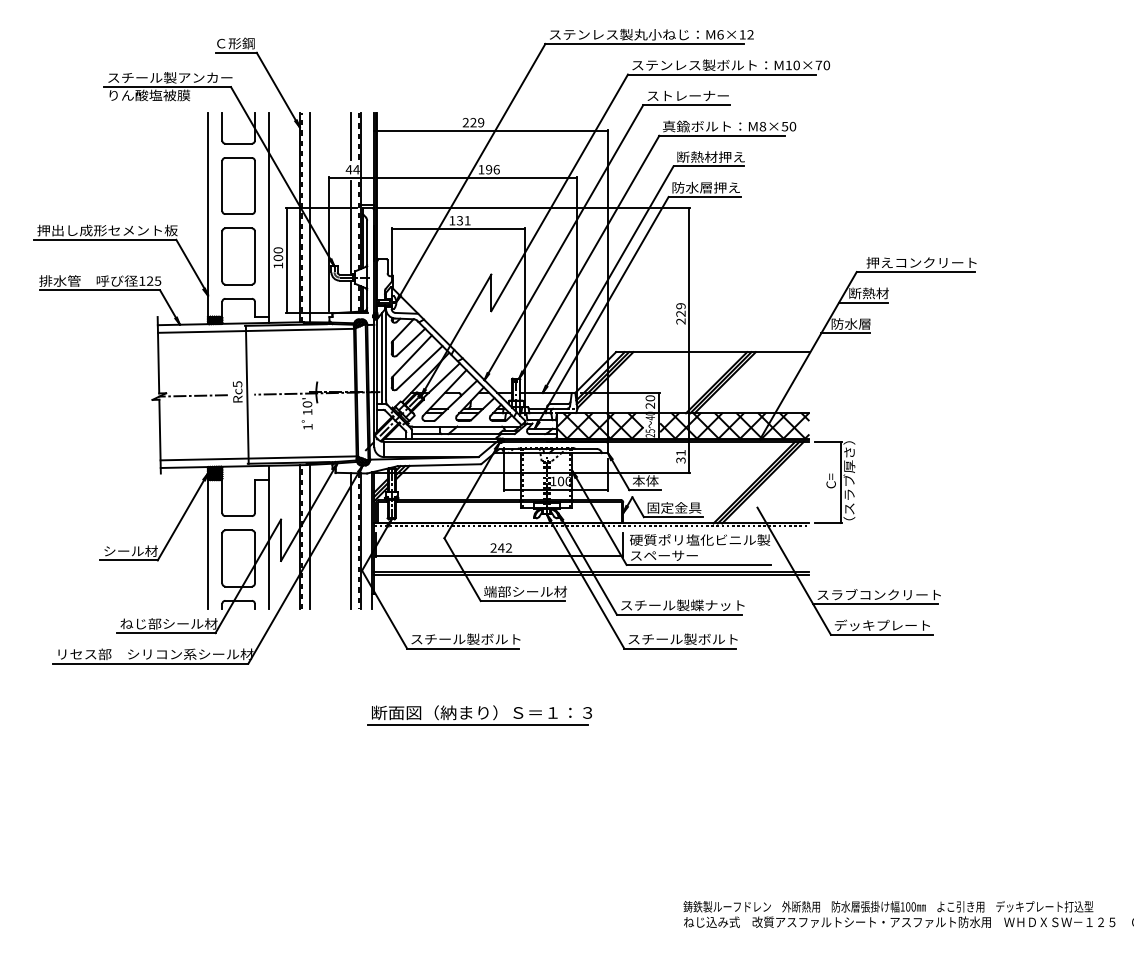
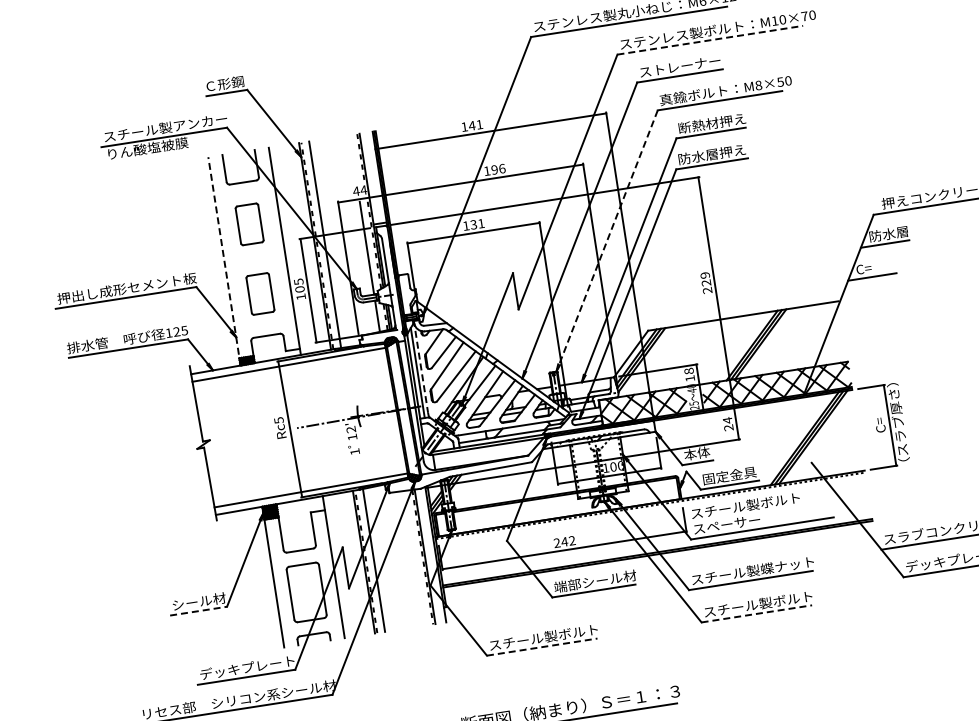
line: (721, 74) -> (709, 40), solid -> dashed
text: (473, 122) -> (472, 125), 229 -> 141
line: (350, 136) -> (352, 158), removed
part: (238, 185) -> (249, 223), size x0.7
line: (208, 218) -> (224, 261), solid -> dashed
text: (278, 250) -> (298, 281), 100 -> 105
part: (238, 256) -> (260, 294), size x0.7
line: (588, 257) -> (606, 241), solid -> dashed
text: (868, 293) -> (888, 234), 断熱材 -> 防水層
text: (850, 323) -> (875, 266), 防水層 -> C=
line: (386, 352) -> (421, 366), solid -> dashed
line: (192, 395) -> (236, 438), removed
text: (649, 401) -> (688, 374), 20 -> 18
text: (307, 404) -> (351, 429), 10' -> 12'
text: (680, 456) -> (727, 424), 31 -> 24
text: (700, 539) -> (760, 503), 硬質ポリ塩化ビニル製 -> スチール製ボルト
line: (350, 541) -> (414, 558), removed
line: (128, 560) -> (198, 611), solid -> dashed
text: (168, 623) -> (247, 667), ねじ部シール材 -> デッキプレート
line: (463, 648) -> (542, 646), solid -> dashed
line: (680, 648) -> (757, 613), solid -> dashed

